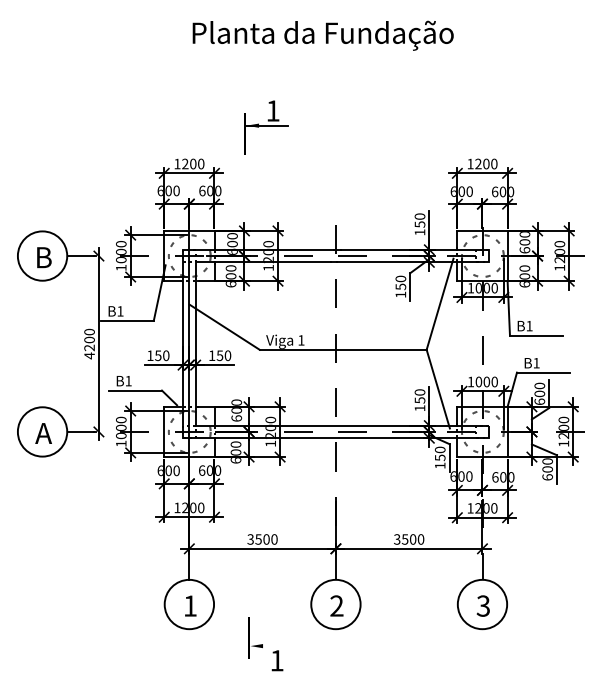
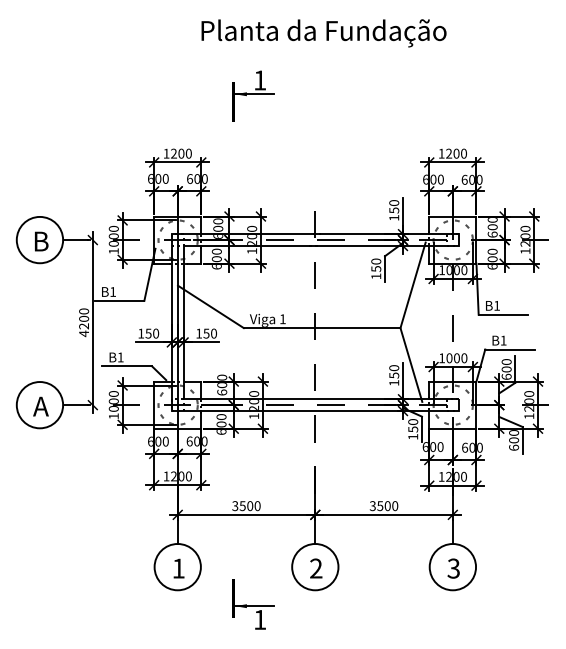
text: (322, 35) -> (323, 33), moved
part: (266, 127) -> (253, 95), moved
line: (270, 646) -> (253, 606), added

